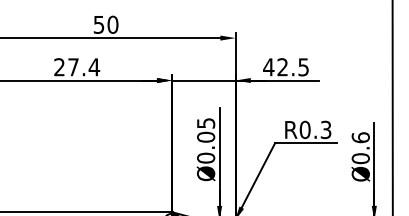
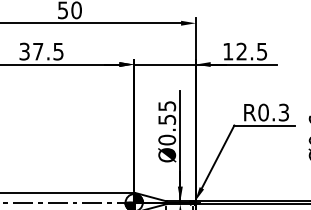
text: (77, 67) -> (42, 51), 27.4 -> 37.5
text: (268, 67) -> (227, 51), 42.5 -> 12.5
text: (206, 136) -> (167, 119), Ø0.05 -> Ø0.55

